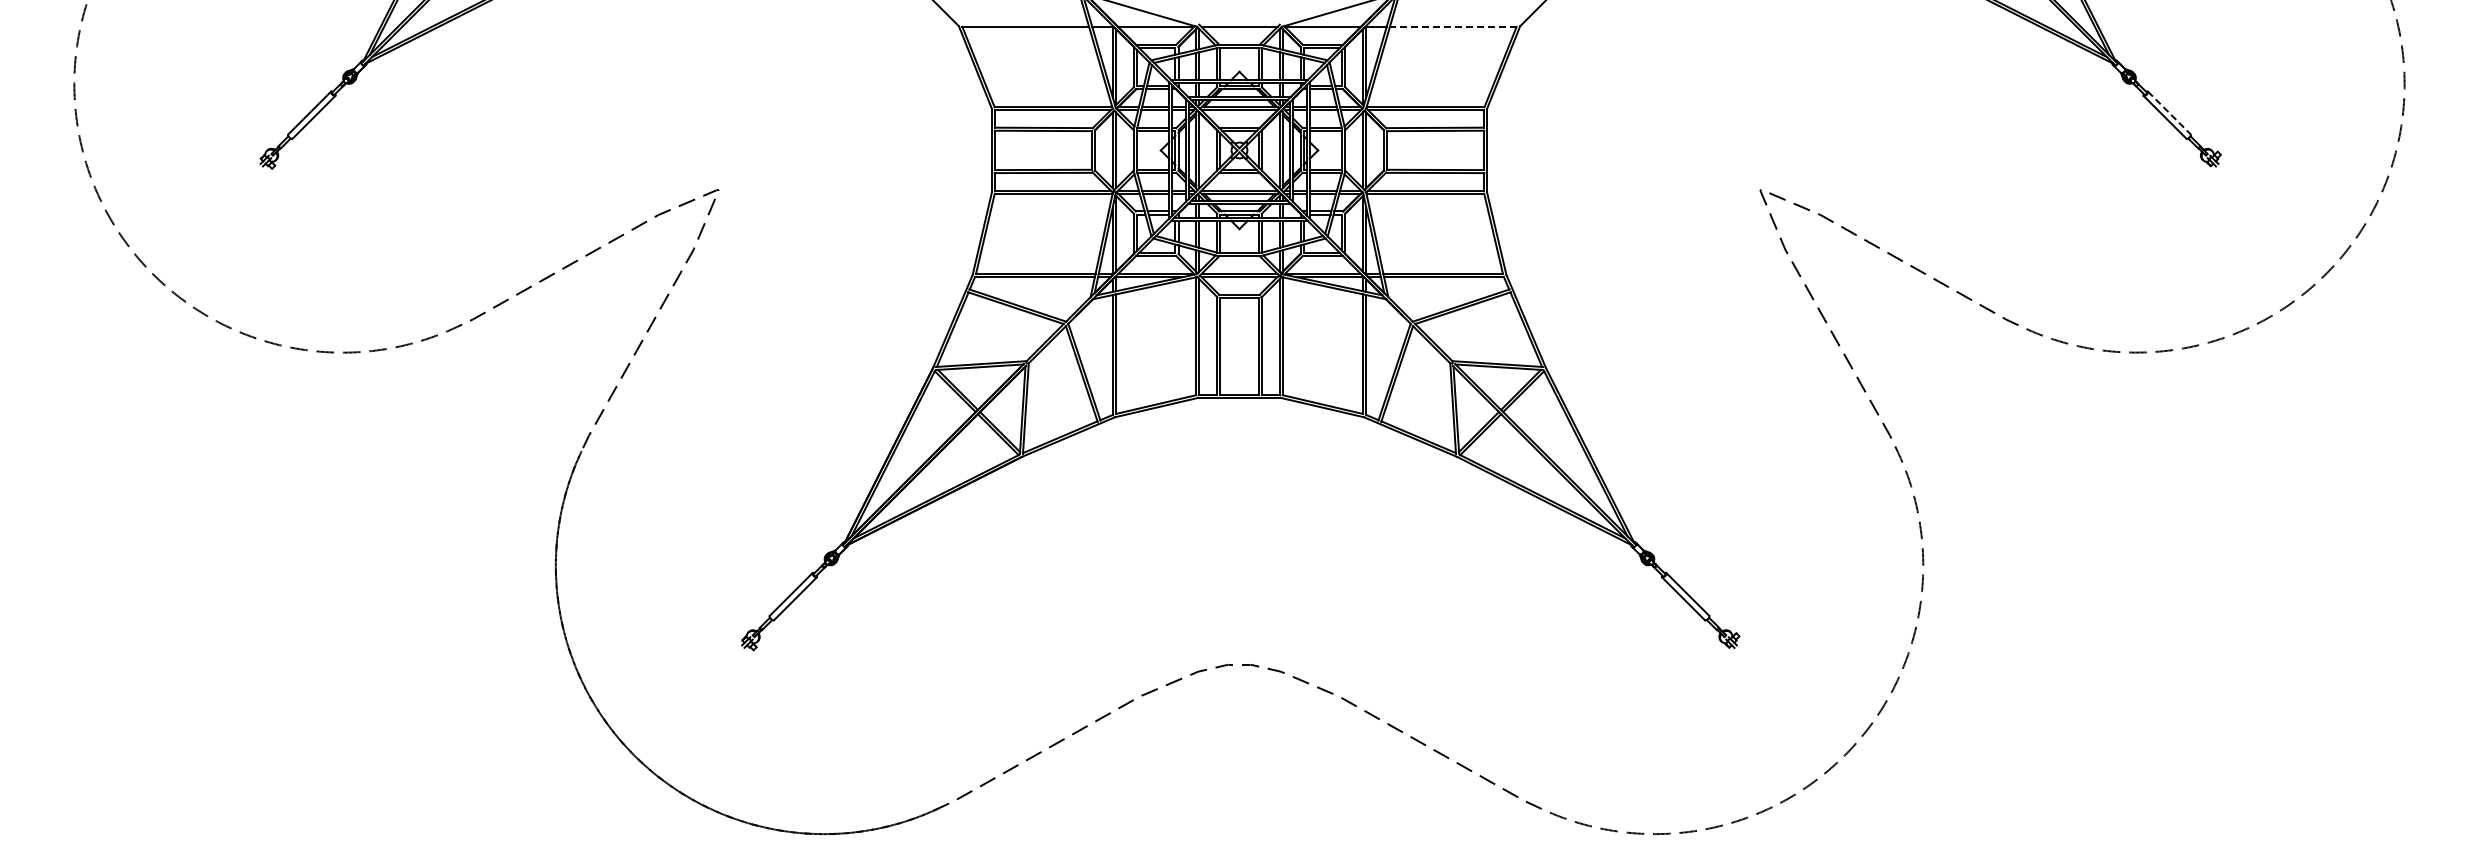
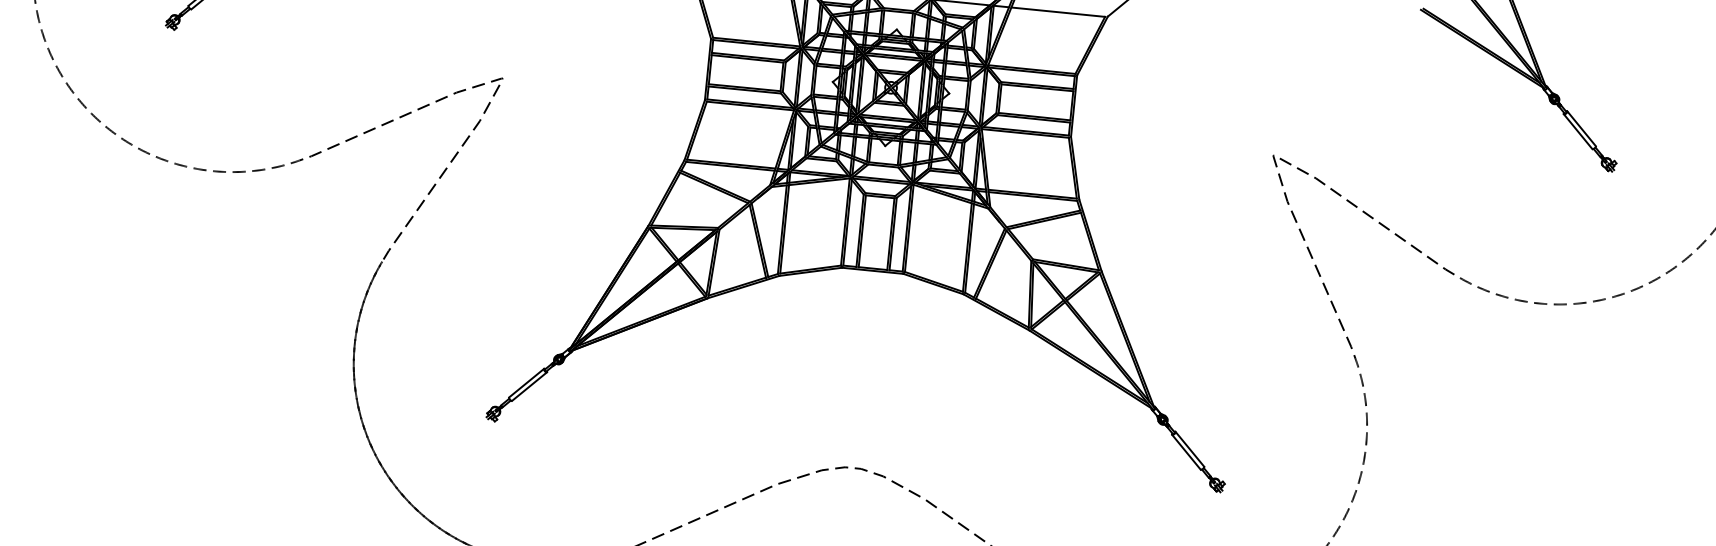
line: (1452, 26) -> (1057, 11), dashed -> solid
line: (2169, 113) -> (1581, 129), dashed -> solid

